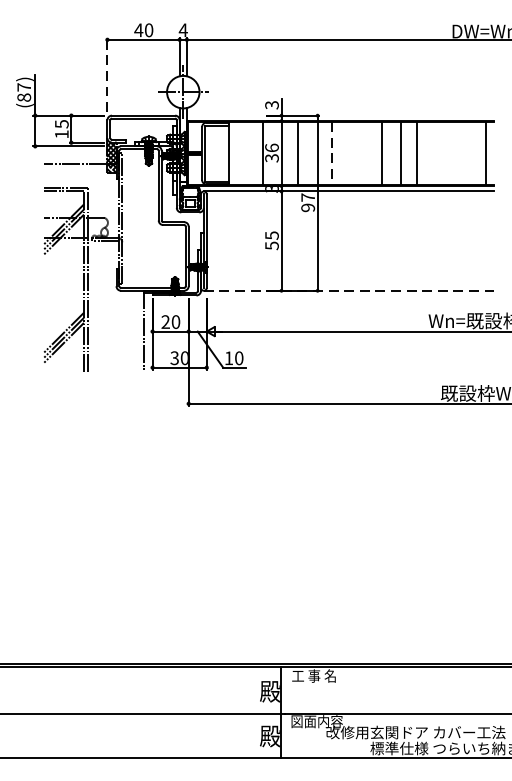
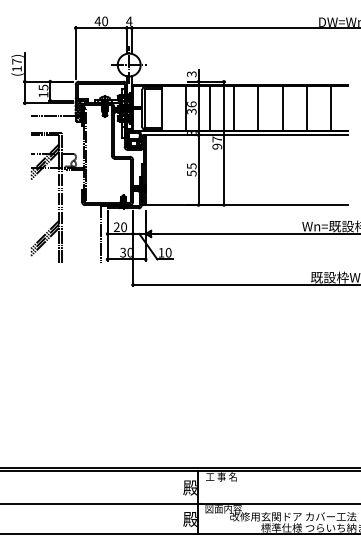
line: (107, 74) -> (75, 52), dashed -> solid
text: (23, 97) -> (16, 68), (87) -> (17)
line: (332, 153) -> (234, 108), dashed -> solid
line: (382, 153) -> (258, 108), moved
line: (416, 153) -> (306, 108), moved
line: (485, 153) -> (330, 108), moved
line: (349, 291) -> (246, 205), dashed -> solid

